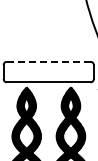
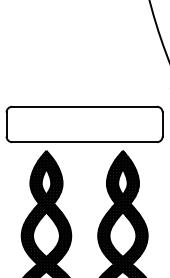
line: (48, 61) -> (84, 106), dashed -> solid

